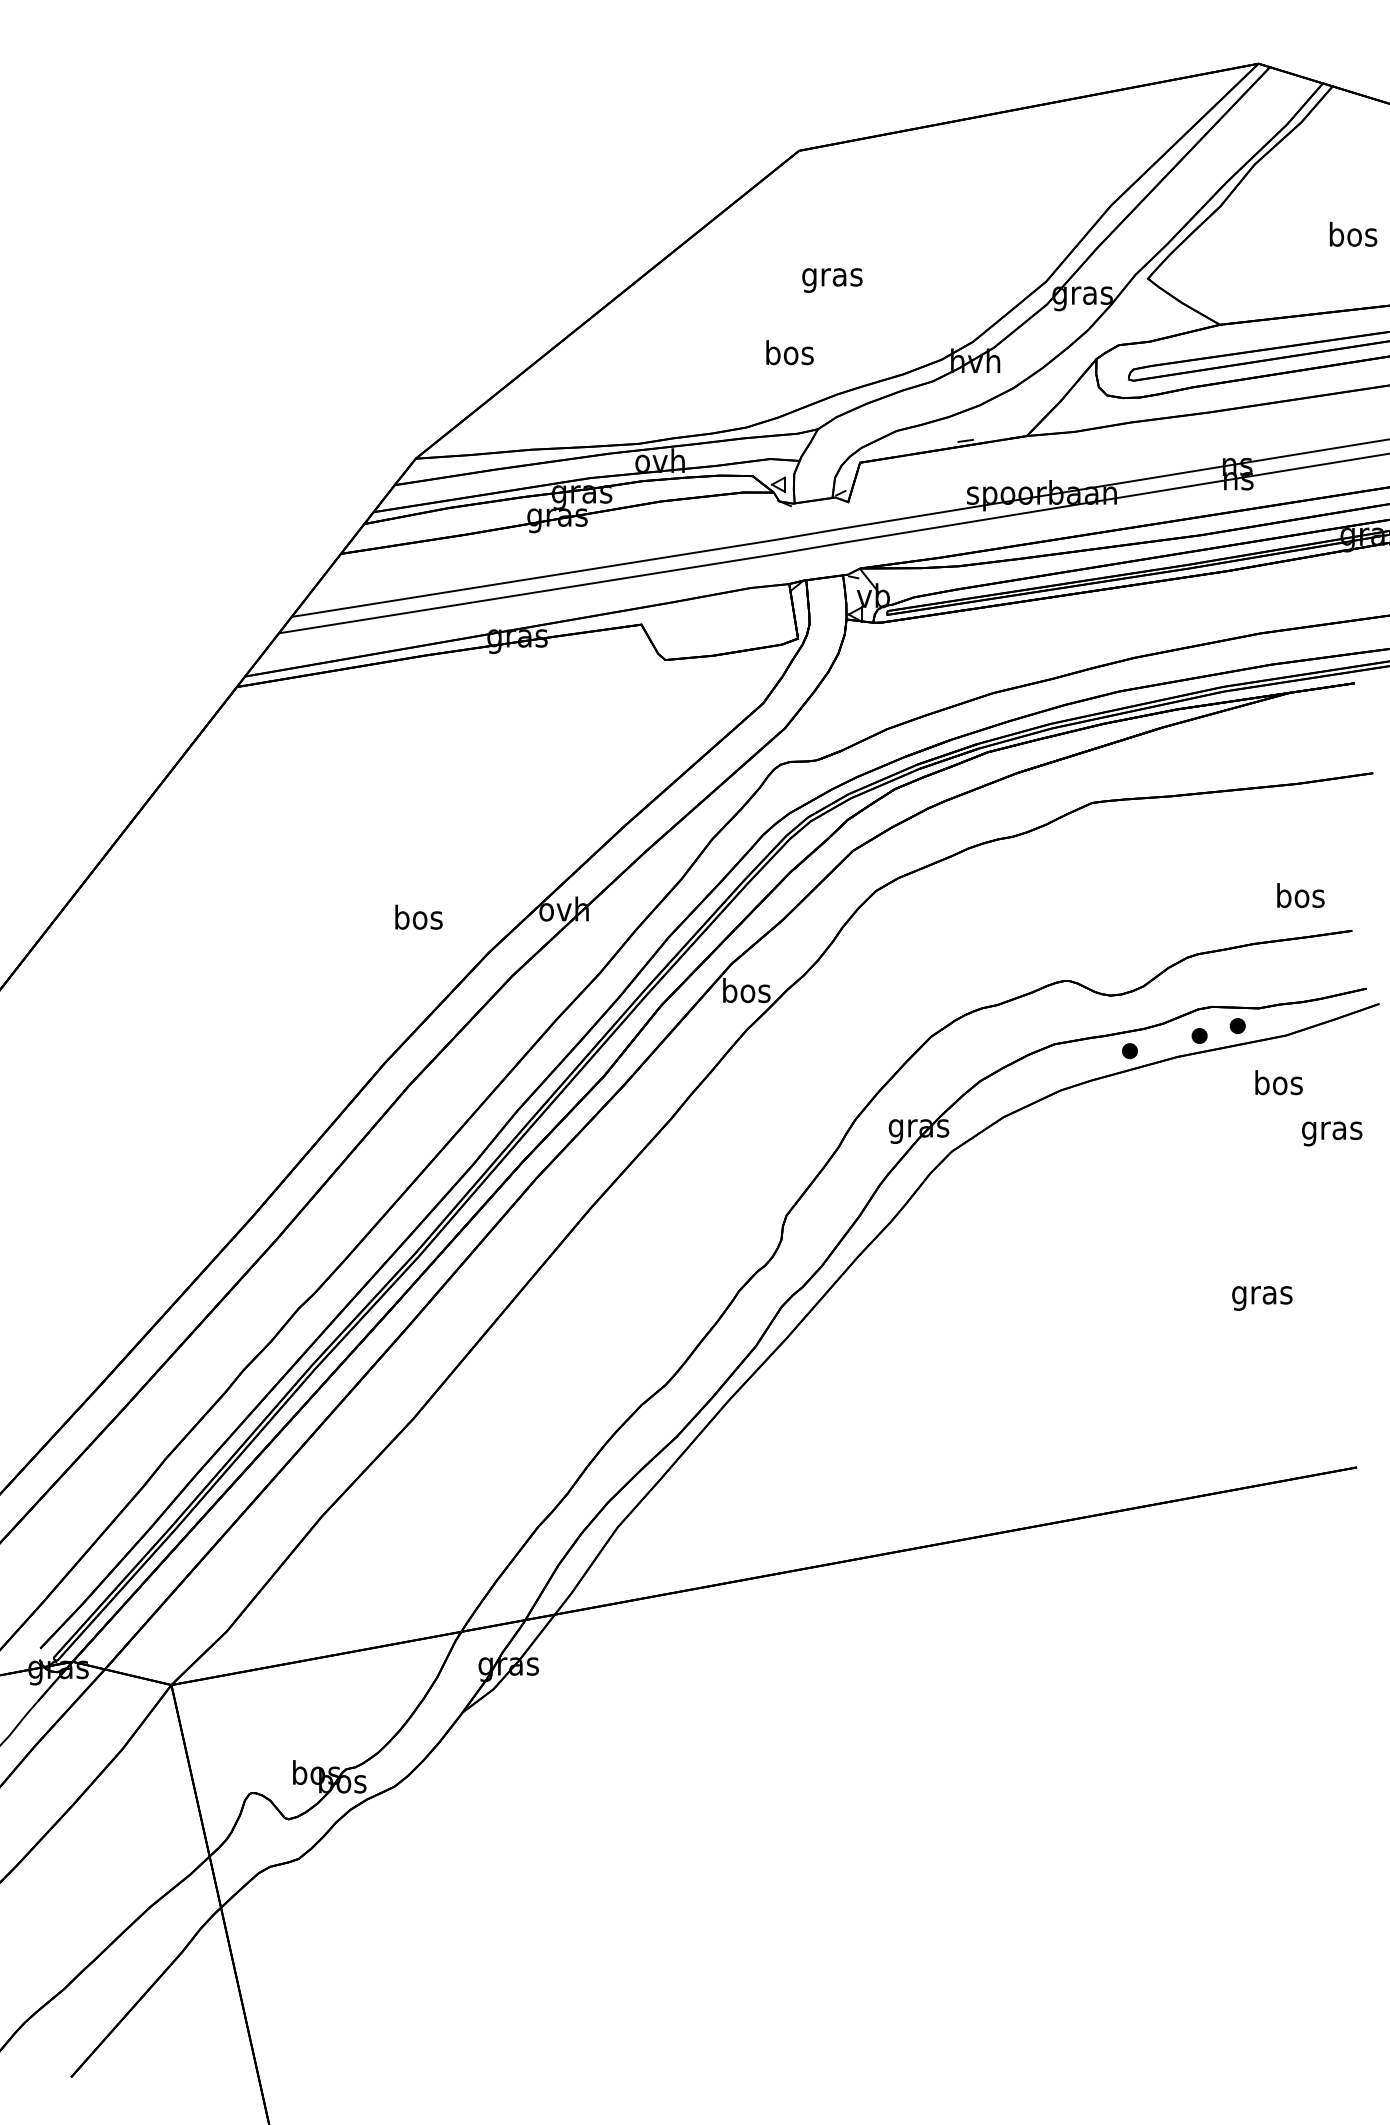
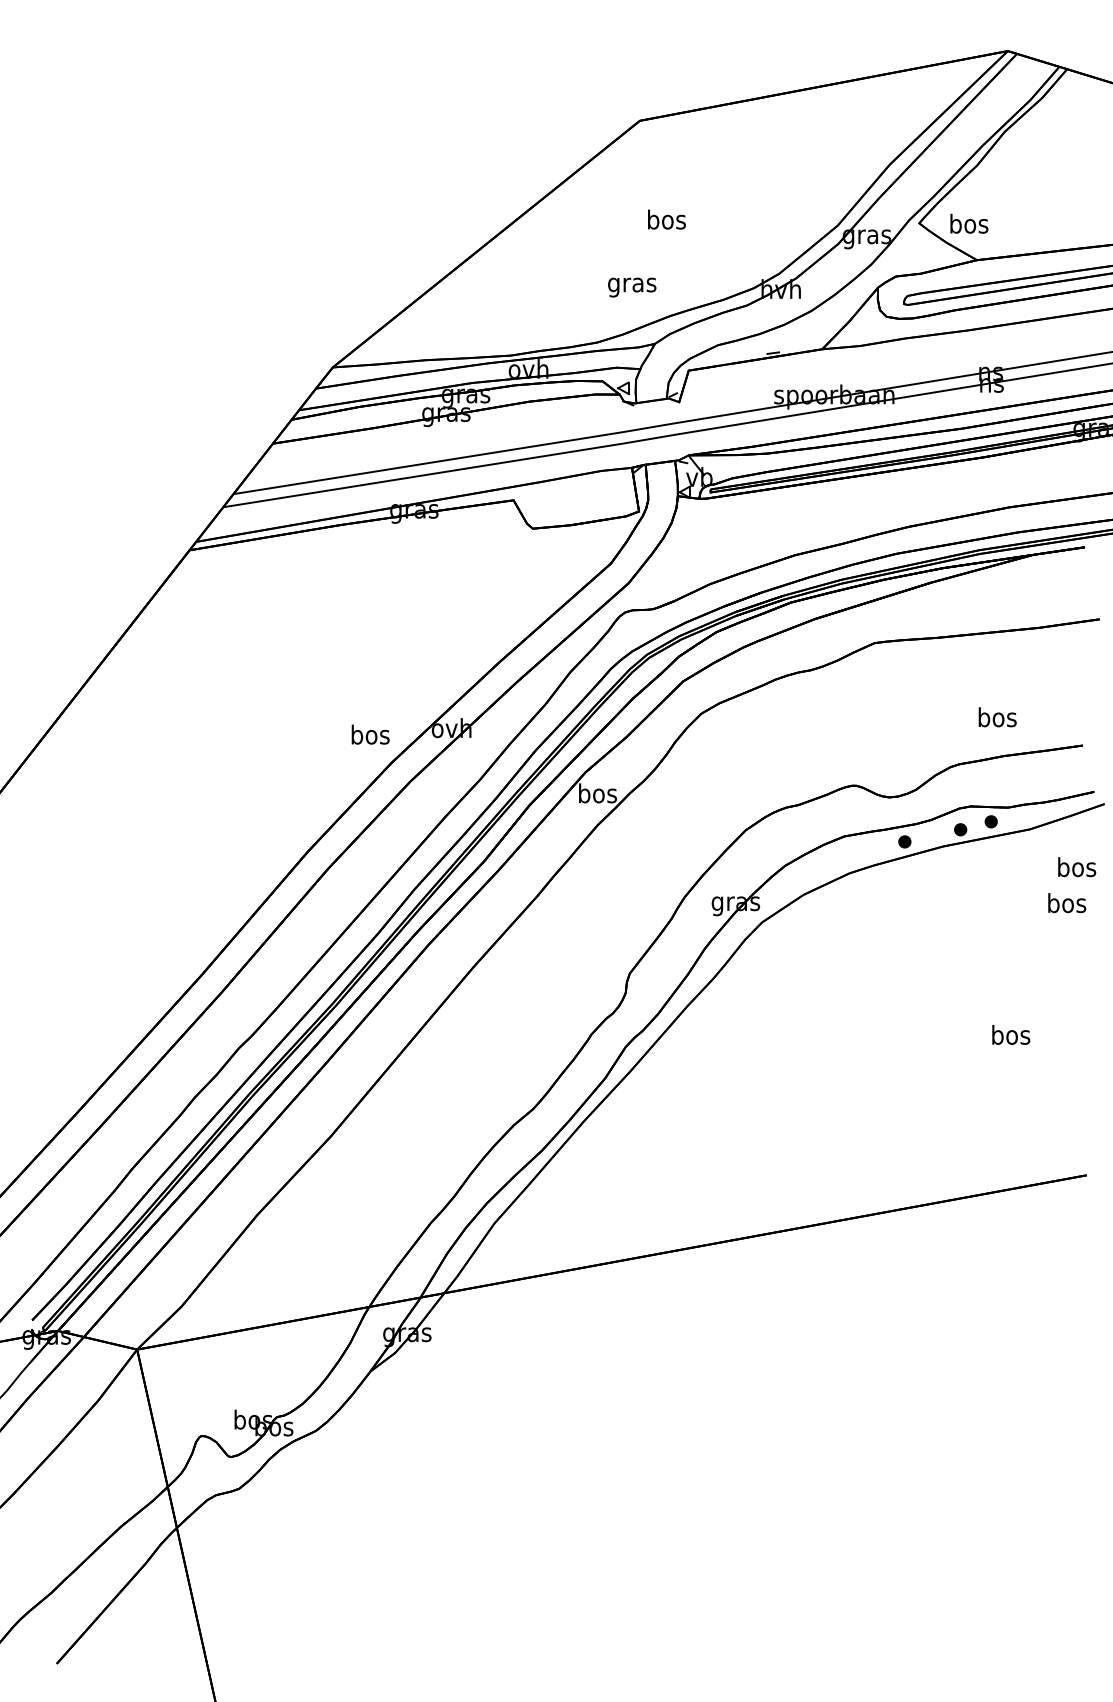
text: (1353, 233) -> (969, 223), moved
text: (832, 276) -> (666, 221), gras -> bos
text: (789, 355) -> (632, 284), bos -> gras
text: (1300, 895) -> (997, 717), moved
text: (418, 916) -> (370, 734), moved
text: (1278, 1082) -> (1076, 867), moved
text: (1332, 1130) -> (1067, 905), gras -> bos
text: (1262, 1294) -> (1011, 1036), gras -> bos

